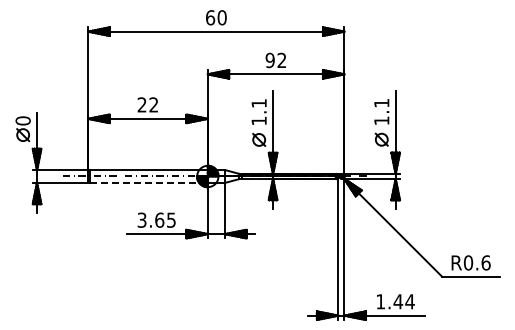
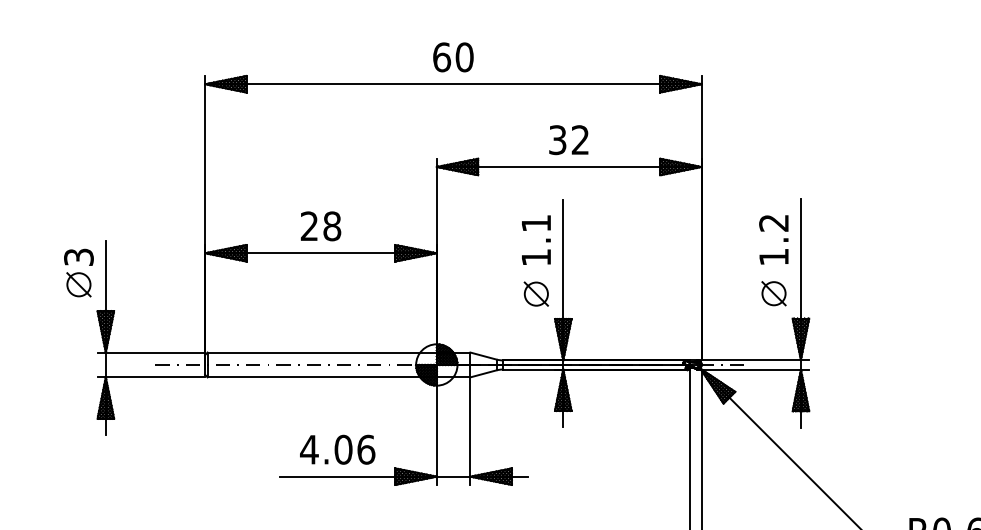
text: (269, 59) -> (556, 138), 92 -> 32
text: (381, 103) -> (773, 223), 1.1 -> 1.2
text: (153, 104) -> (331, 225), 22 -> 28
text: (22, 120) -> (77, 256), 0 -> 3
line: (149, 182) -> (323, 376), dashed -> solid
text: (156, 219) -> (337, 448), 3.65 -> 4.06

